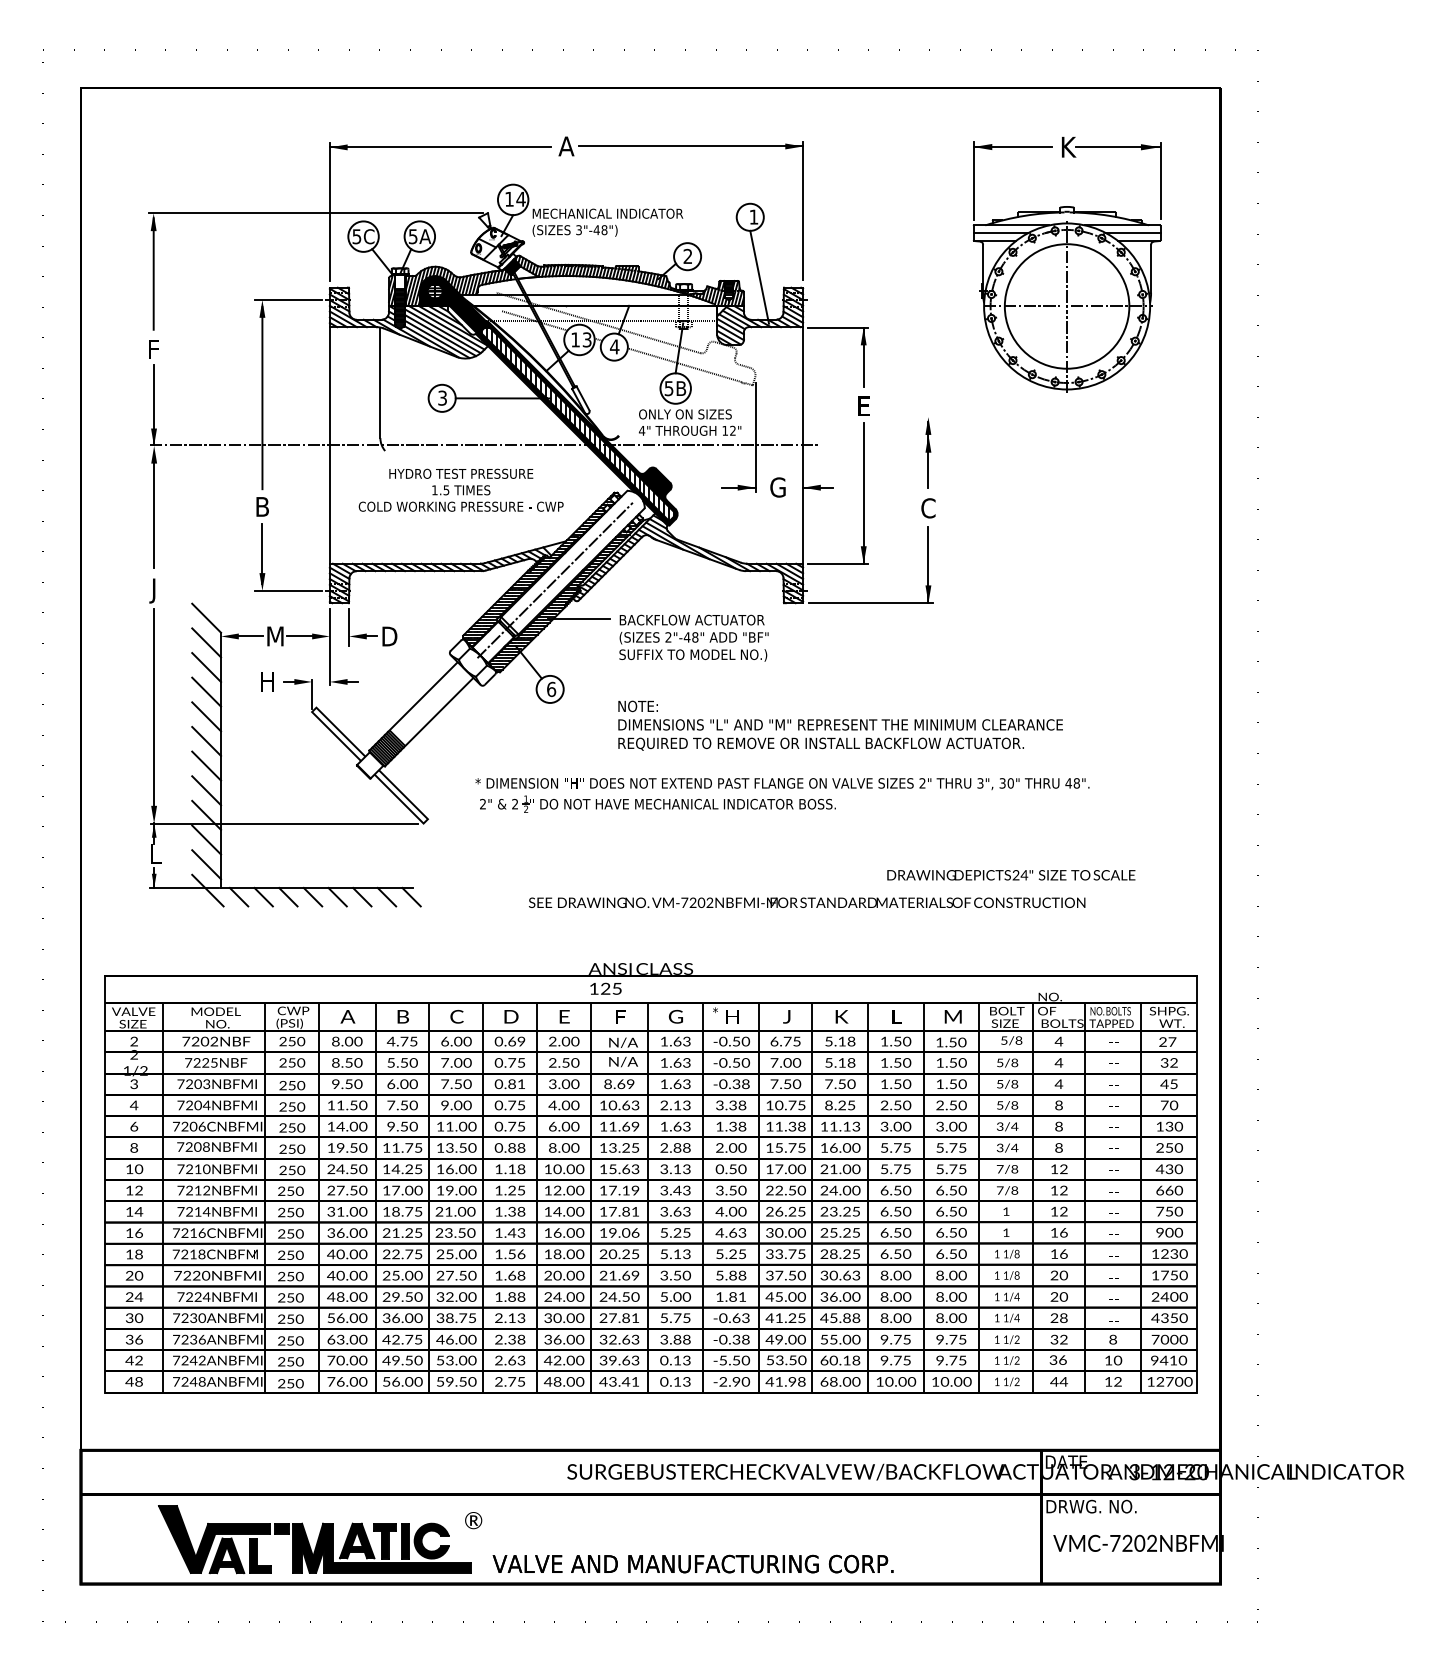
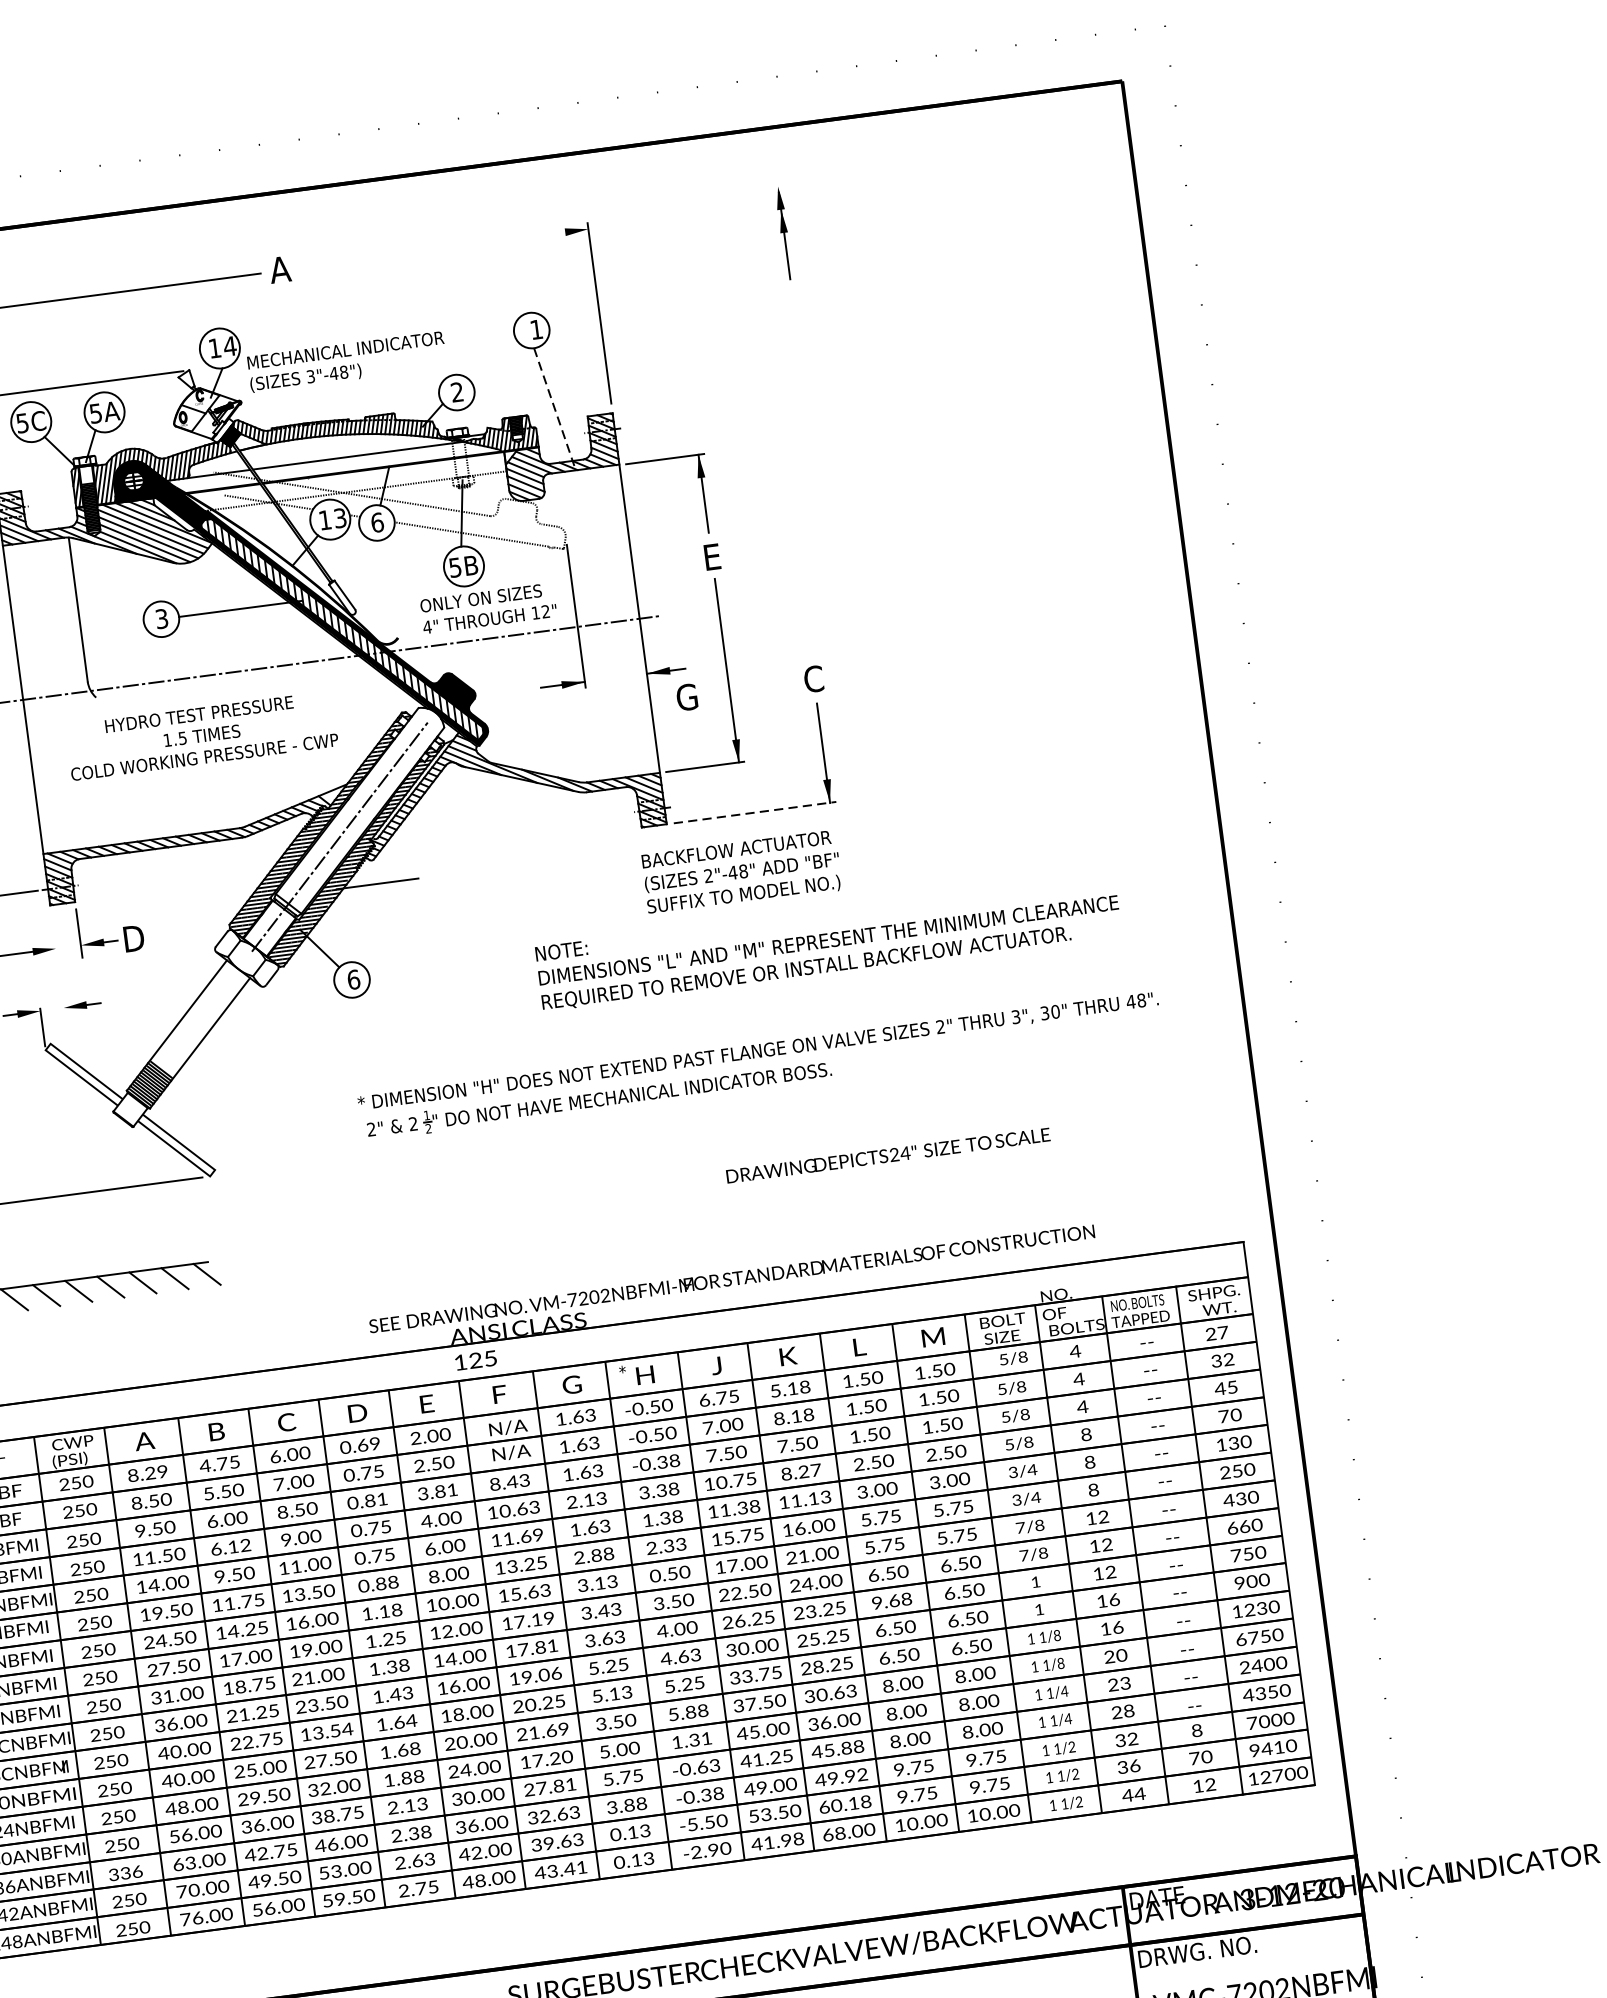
line: (691, 146) -> (443, 248), removed
part: (1066, 264) -> (951, 337), removed
line: (759, 277) -> (554, 407), solid -> dashed
text: (614, 346) -> (377, 522), 4 -> 6
part: (928, 453) -> (784, 233), moved
text: (777, 487) -> (686, 697), moved
line: (871, 603) -> (755, 812), solid -> dashed
text: (693, 637) -> (741, 871), moved
line: (329, 646) -> (57, 961), removed
text: (840, 725) -> (828, 941), moved
part: (782, 795) -> (760, 1066), moved
text: (1011, 875) -> (888, 1155), moved
text: (807, 902) -> (732, 1278), moved
text: (353, 1041) -> (156, 1472), 8.00 -> 8.29
text: (828, 1062) -> (778, 1418), 5.18 -> 8.18
text: (570, 1083) -> (446, 1489), 3.00 -> 3.81
text: (444, 1084) -> (282, 1512), 7.50 -> 8.50
text: (625, 1084) -> (517, 1481), 8.69 -> 8.43
text: (402, 1105) -> (231, 1547), 7.50 -> 6.12
text: (851, 1105) -> (815, 1470), 8.25 -> 8.27
text: (737, 1147) -> (674, 1544), 2.00 -> 2.33
text: (895, 1211) -> (891, 1600), 6.50 -> 9.68
text: (456, 1254) -> (326, 1732), 25.00 -> 13.54
text: (516, 1254) -> (405, 1721), 1.56 -> 1.64
text: (1155, 1275) -> (1241, 1639), 1750 -> 6750
text: (614, 1296) -> (539, 1759), 24.50 -> 17.20
text: (1063, 1296) -> (1124, 1682), 20 -> 23
text: (732, 1297) -> (693, 1740), 1.81 -> 1.31
text: (840, 1339) -> (841, 1777), 55.00 -> 49.92
text: (290, 1340) -> (125, 1872), 250 -> 336
text: (1108, 1360) -> (1194, 1758), 10 -> 70

